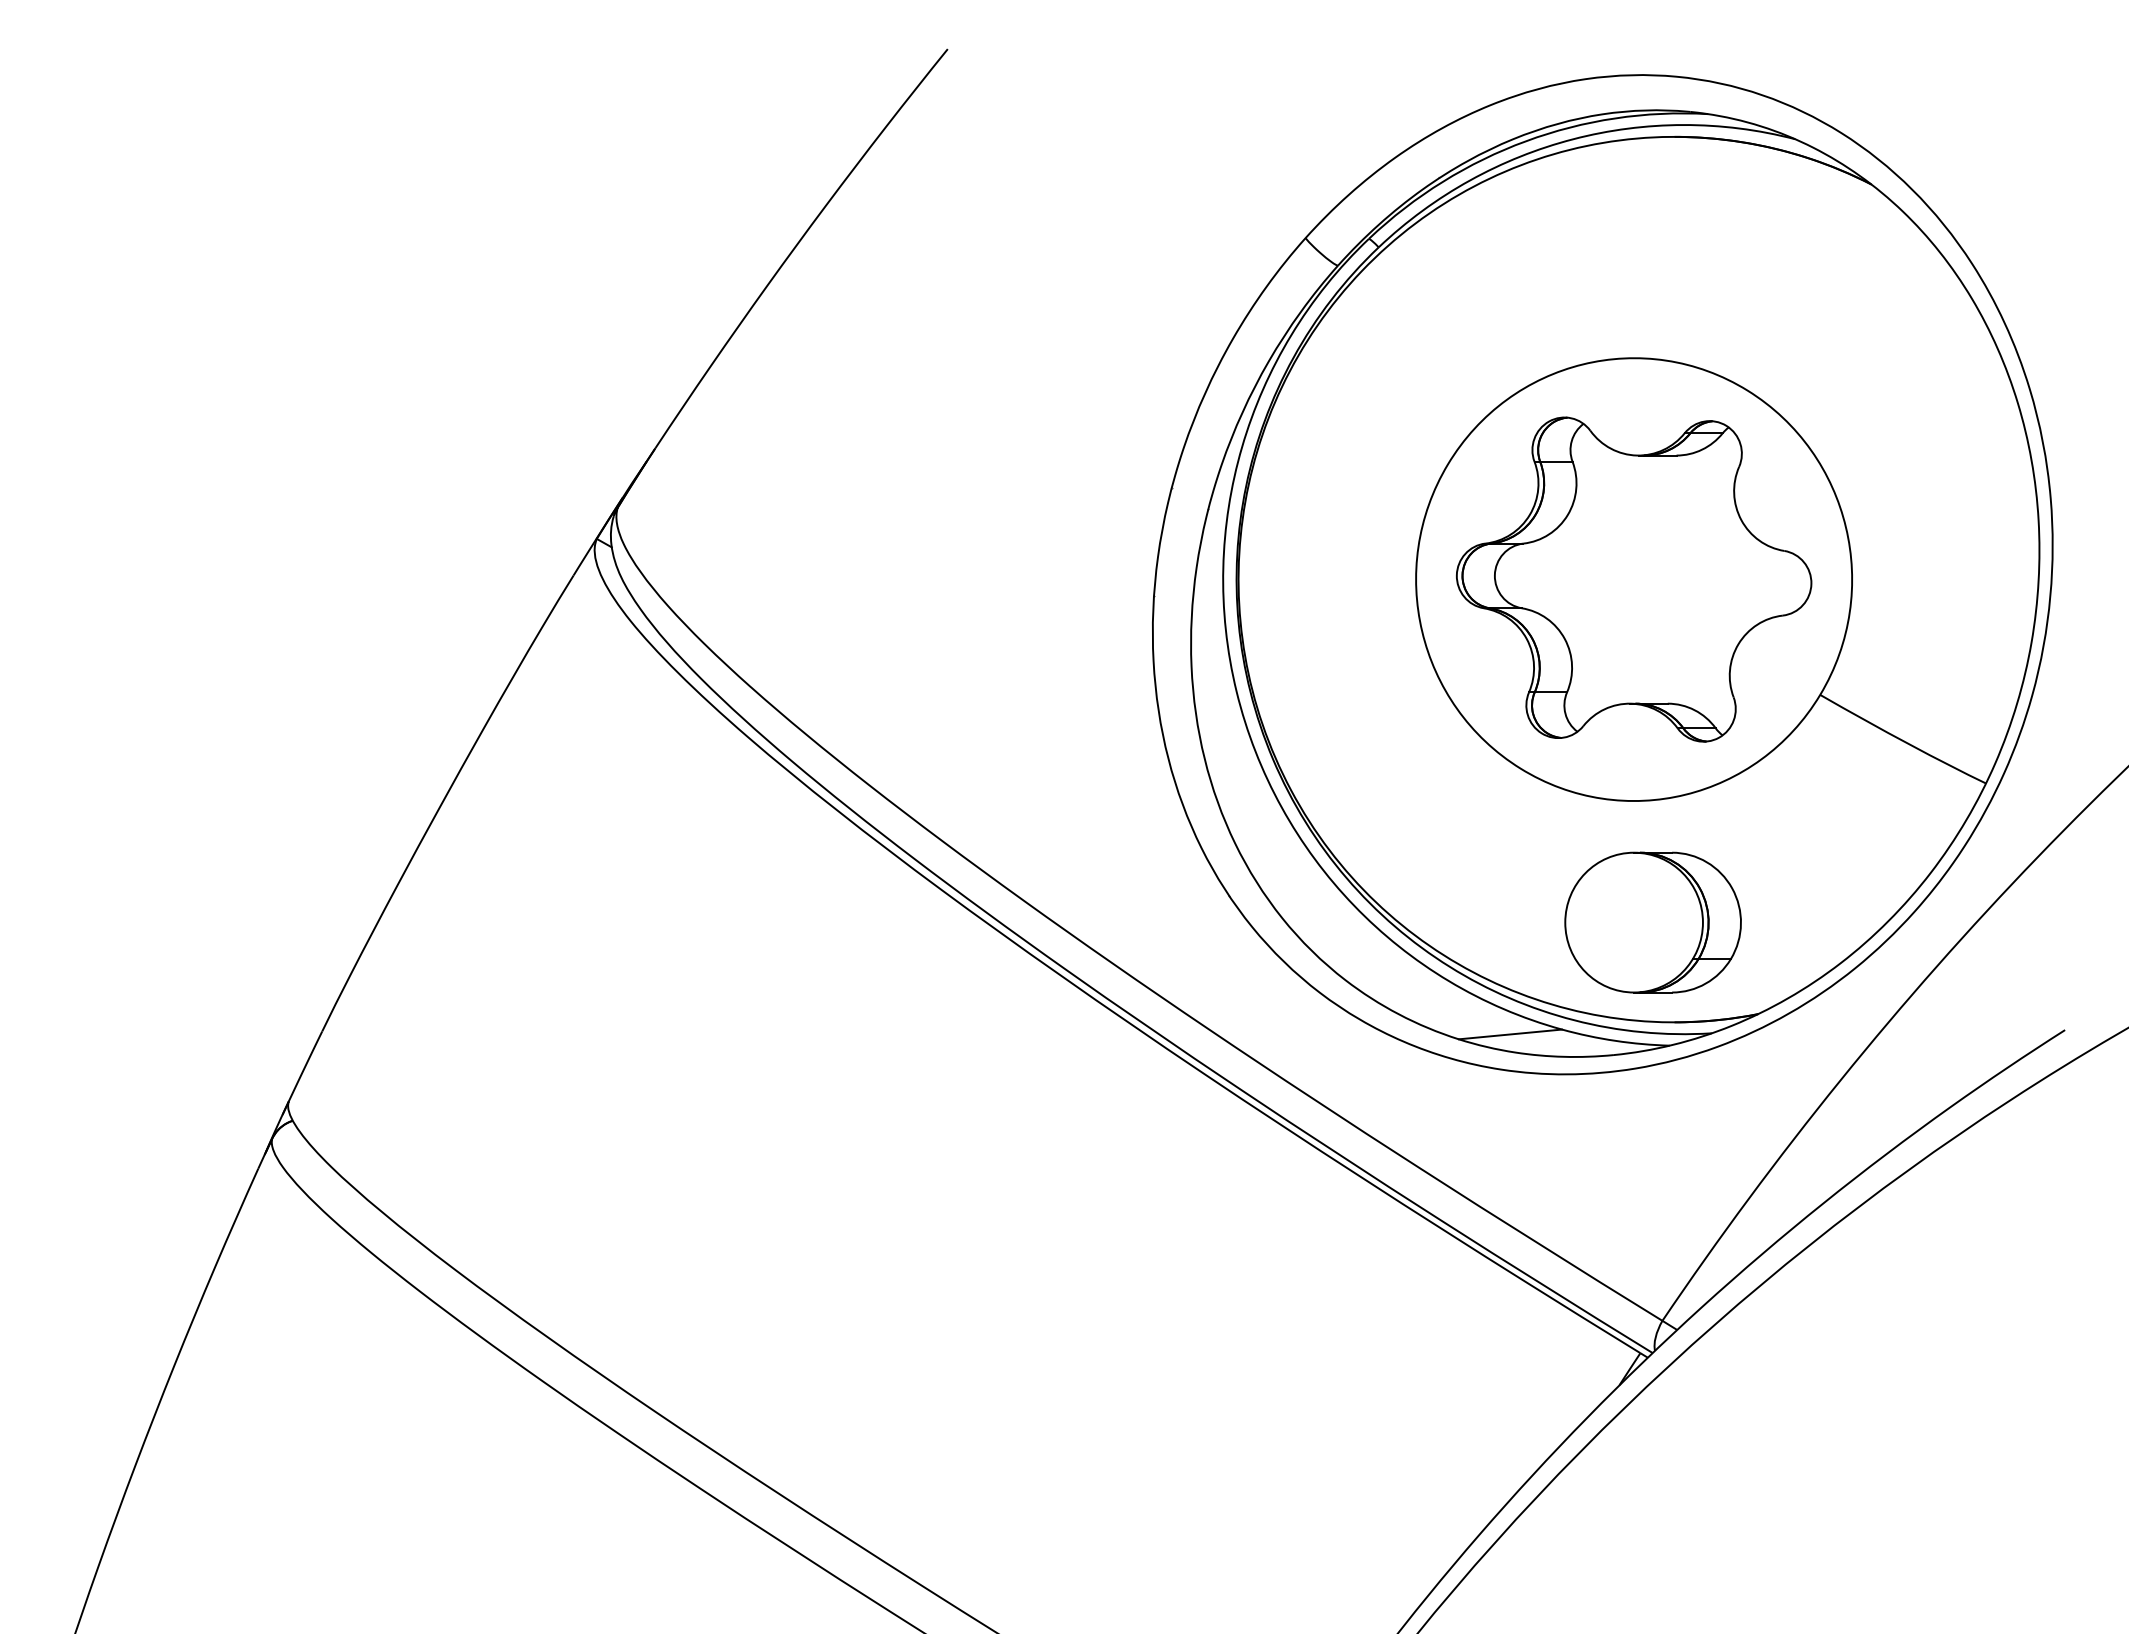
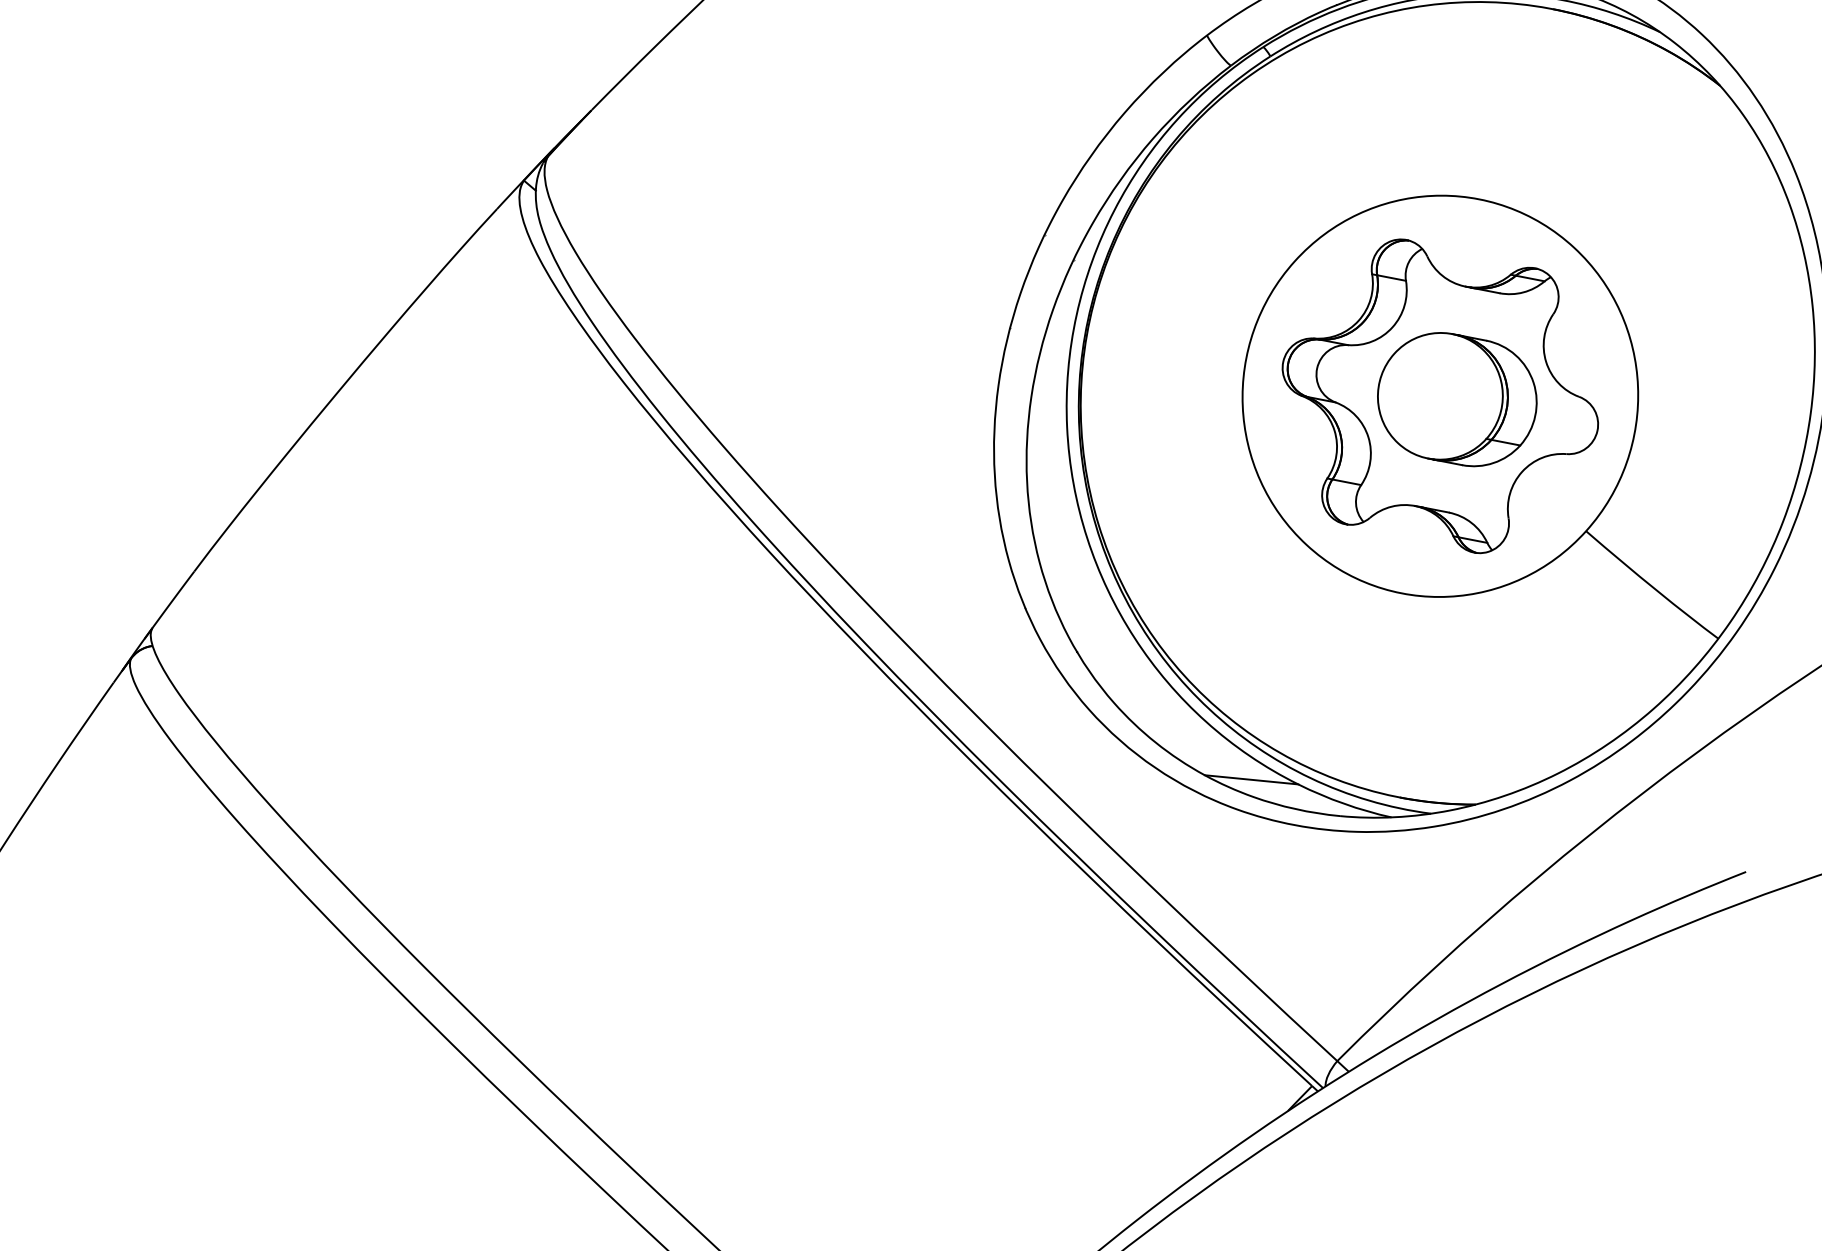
part: (1652, 922) -> (1456, 399), moved

